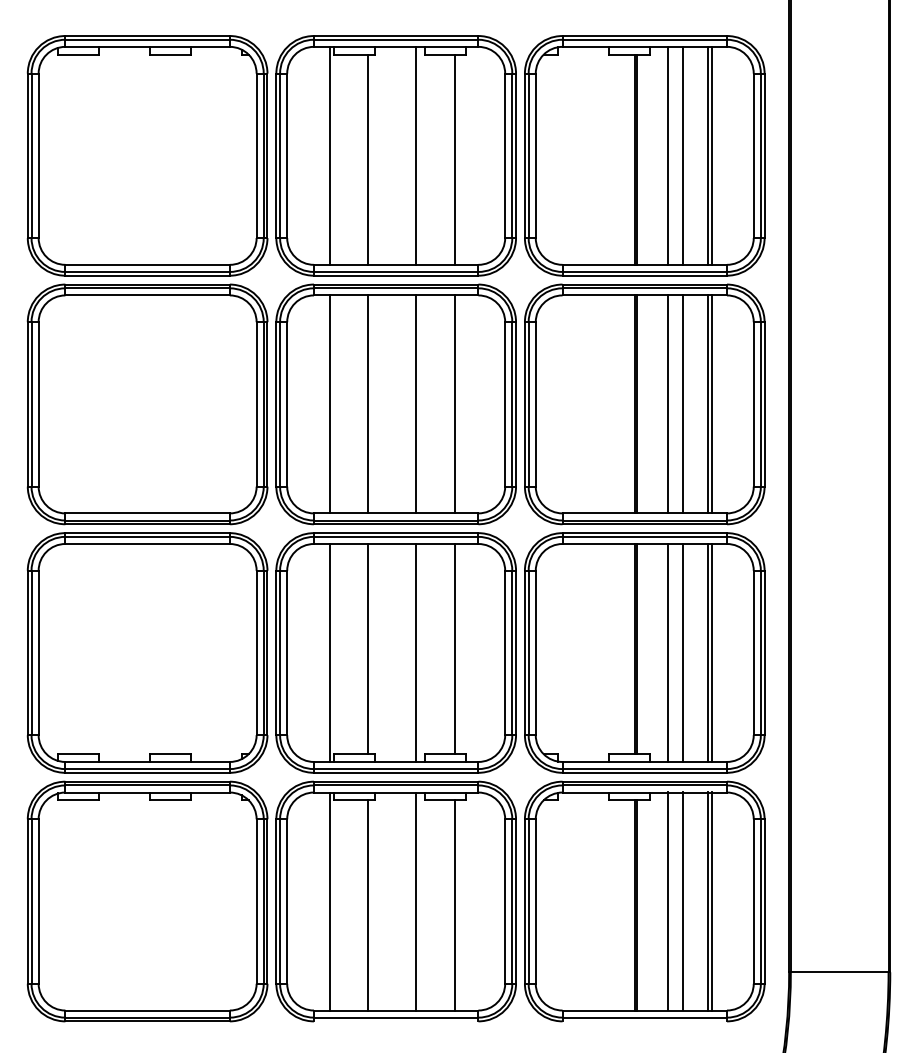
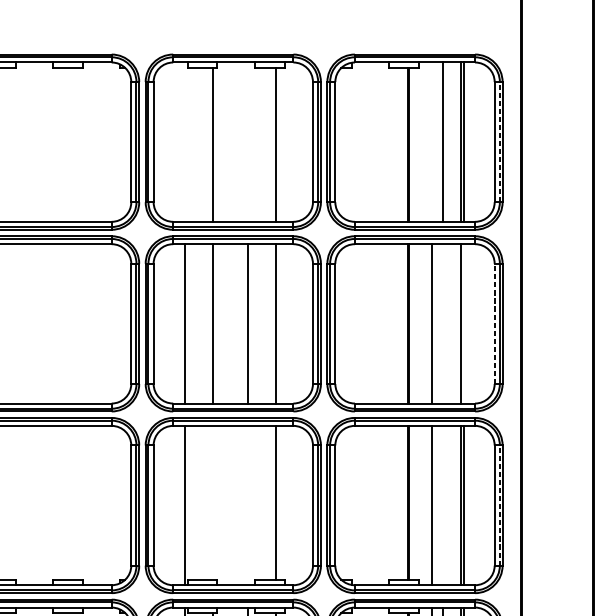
line: (329, 155) -> (184, 141), removed
line: (416, 155) -> (248, 141), removed
line: (668, 155) -> (432, 141), removed
line: (760, 155) -> (499, 141), solid -> dashed
line: (753, 403) -> (494, 323), solid -> dashed
line: (682, 404) -> (442, 323), removed
line: (711, 404) -> (463, 323), removed
line: (368, 649) -> (213, 503), removed
line: (416, 652) -> (248, 505), removed
line: (682, 652) -> (442, 505), removed
line: (760, 652) -> (499, 505), solid -> dashed

